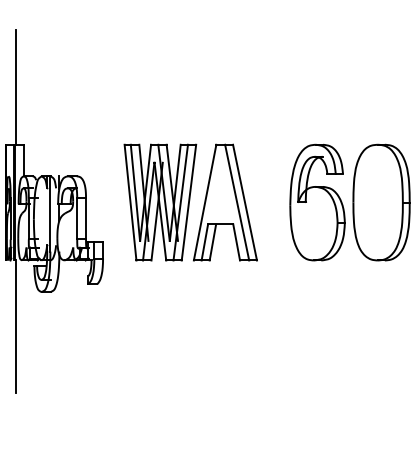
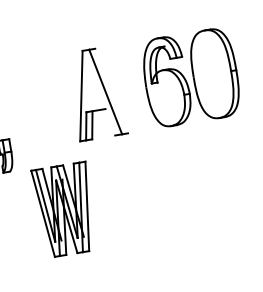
part: (160, 202) -> (65, 209), moved
line: (245, 202) -> (111, 90), removed
line: (236, 242) -> (110, 122), removed

